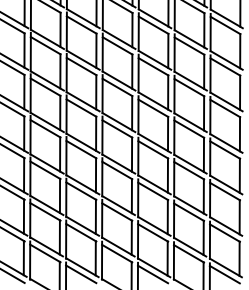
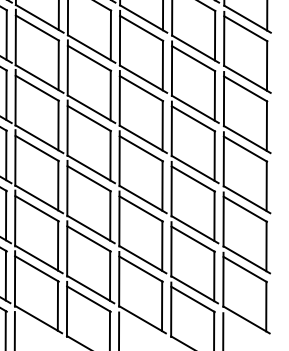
line: (81, 274) -> (37, 329), removed
line: (153, 274) -> (141, 329), removed
line: (224, 274) -> (244, 329), removed

